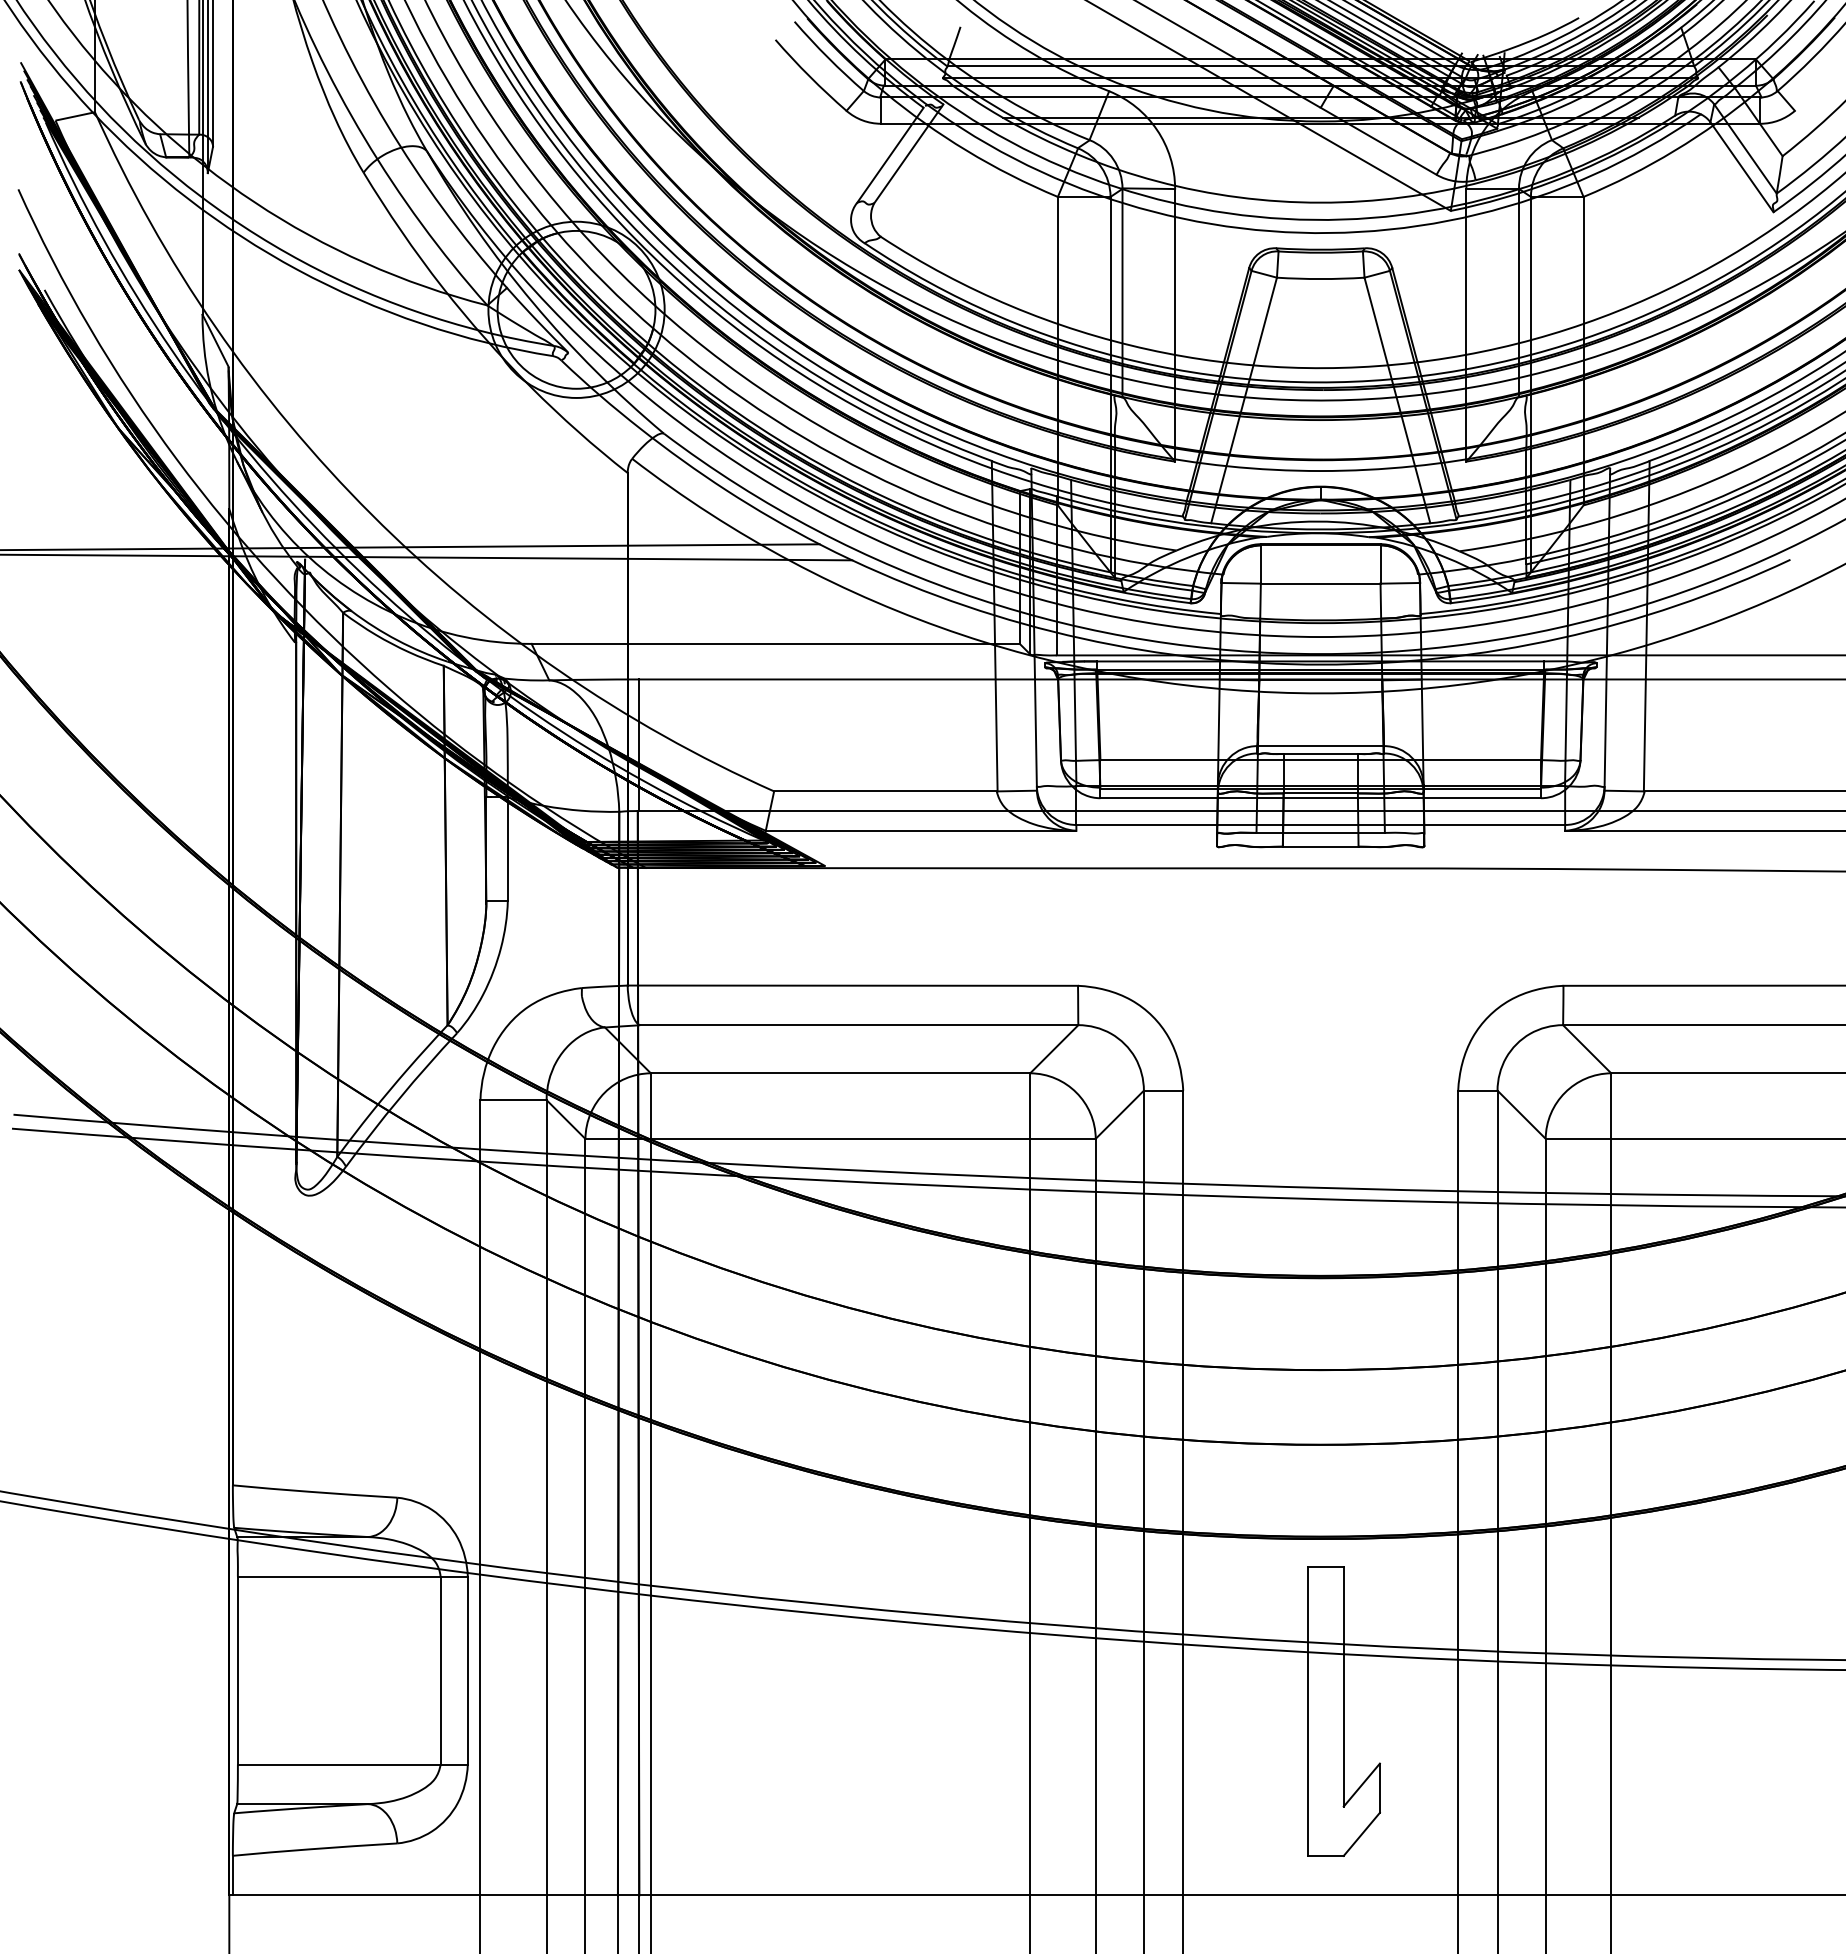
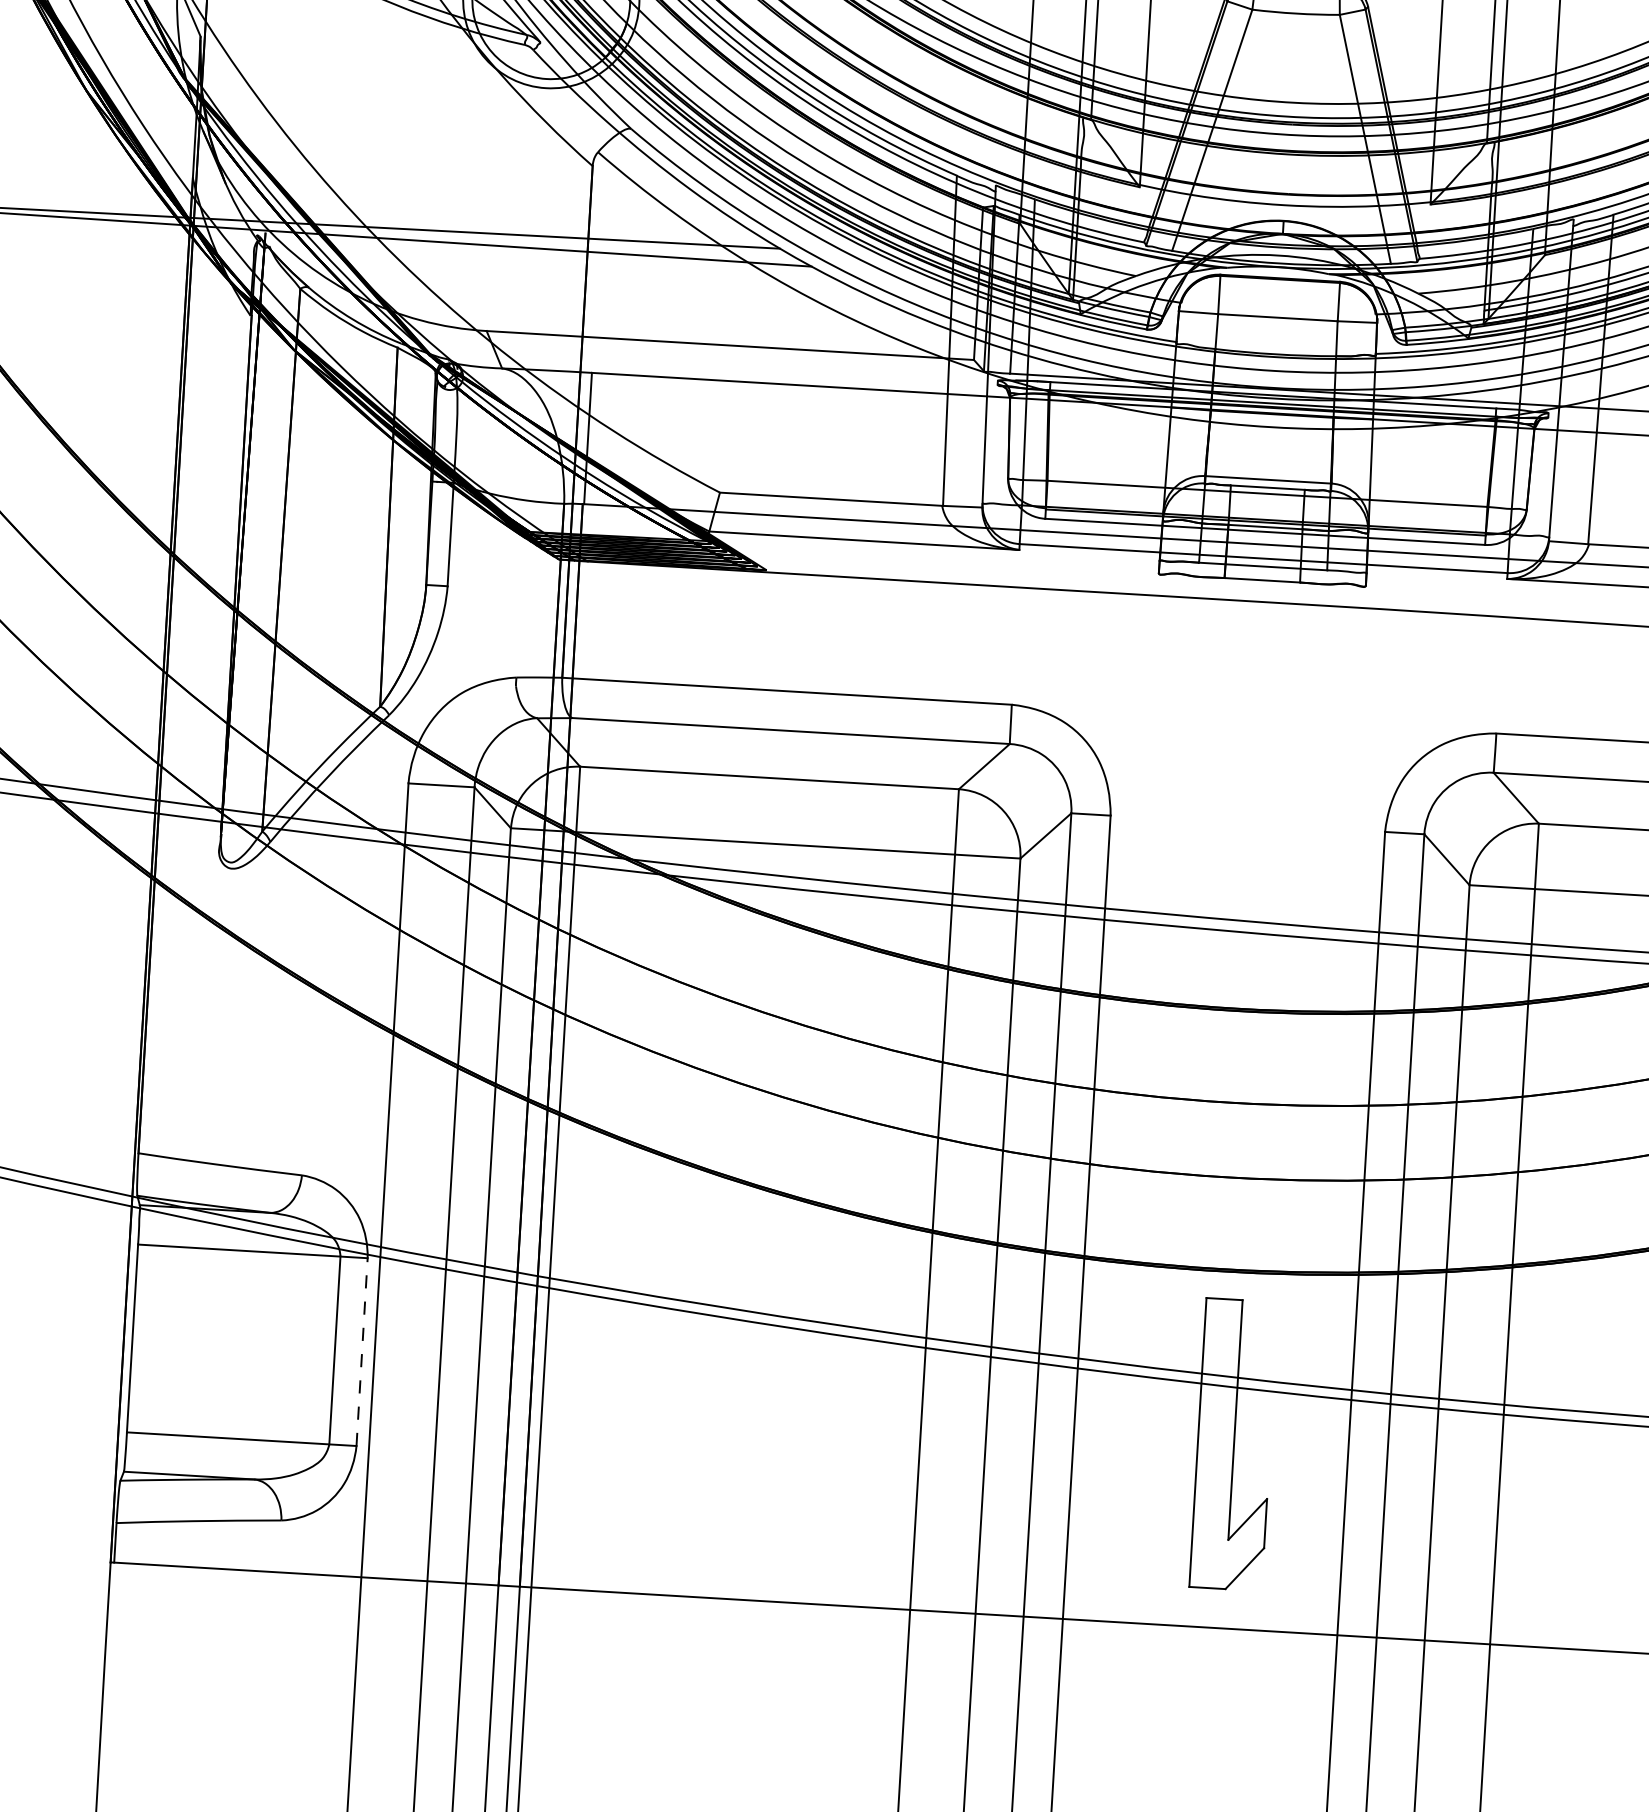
line: (467, 1670) -> (361, 1352), solid -> dashed

